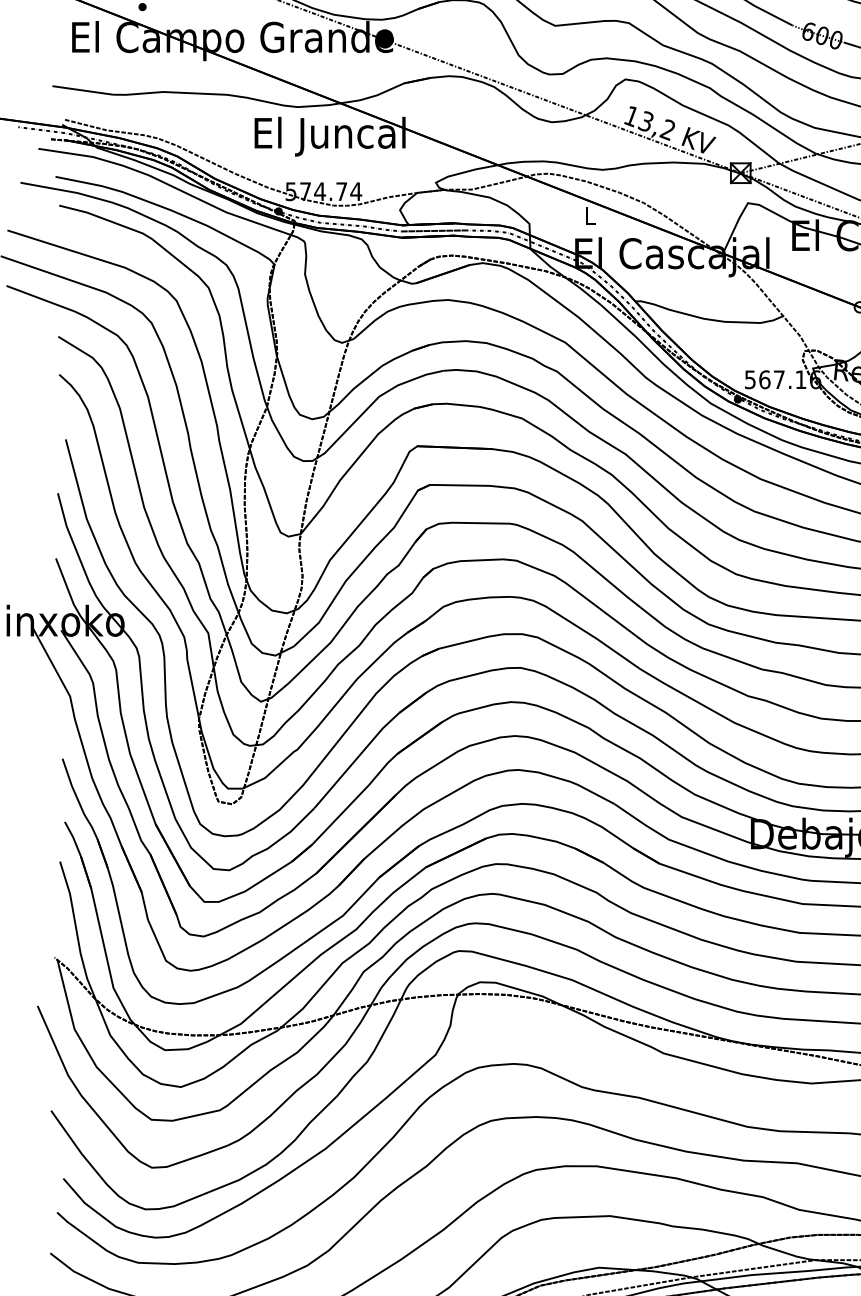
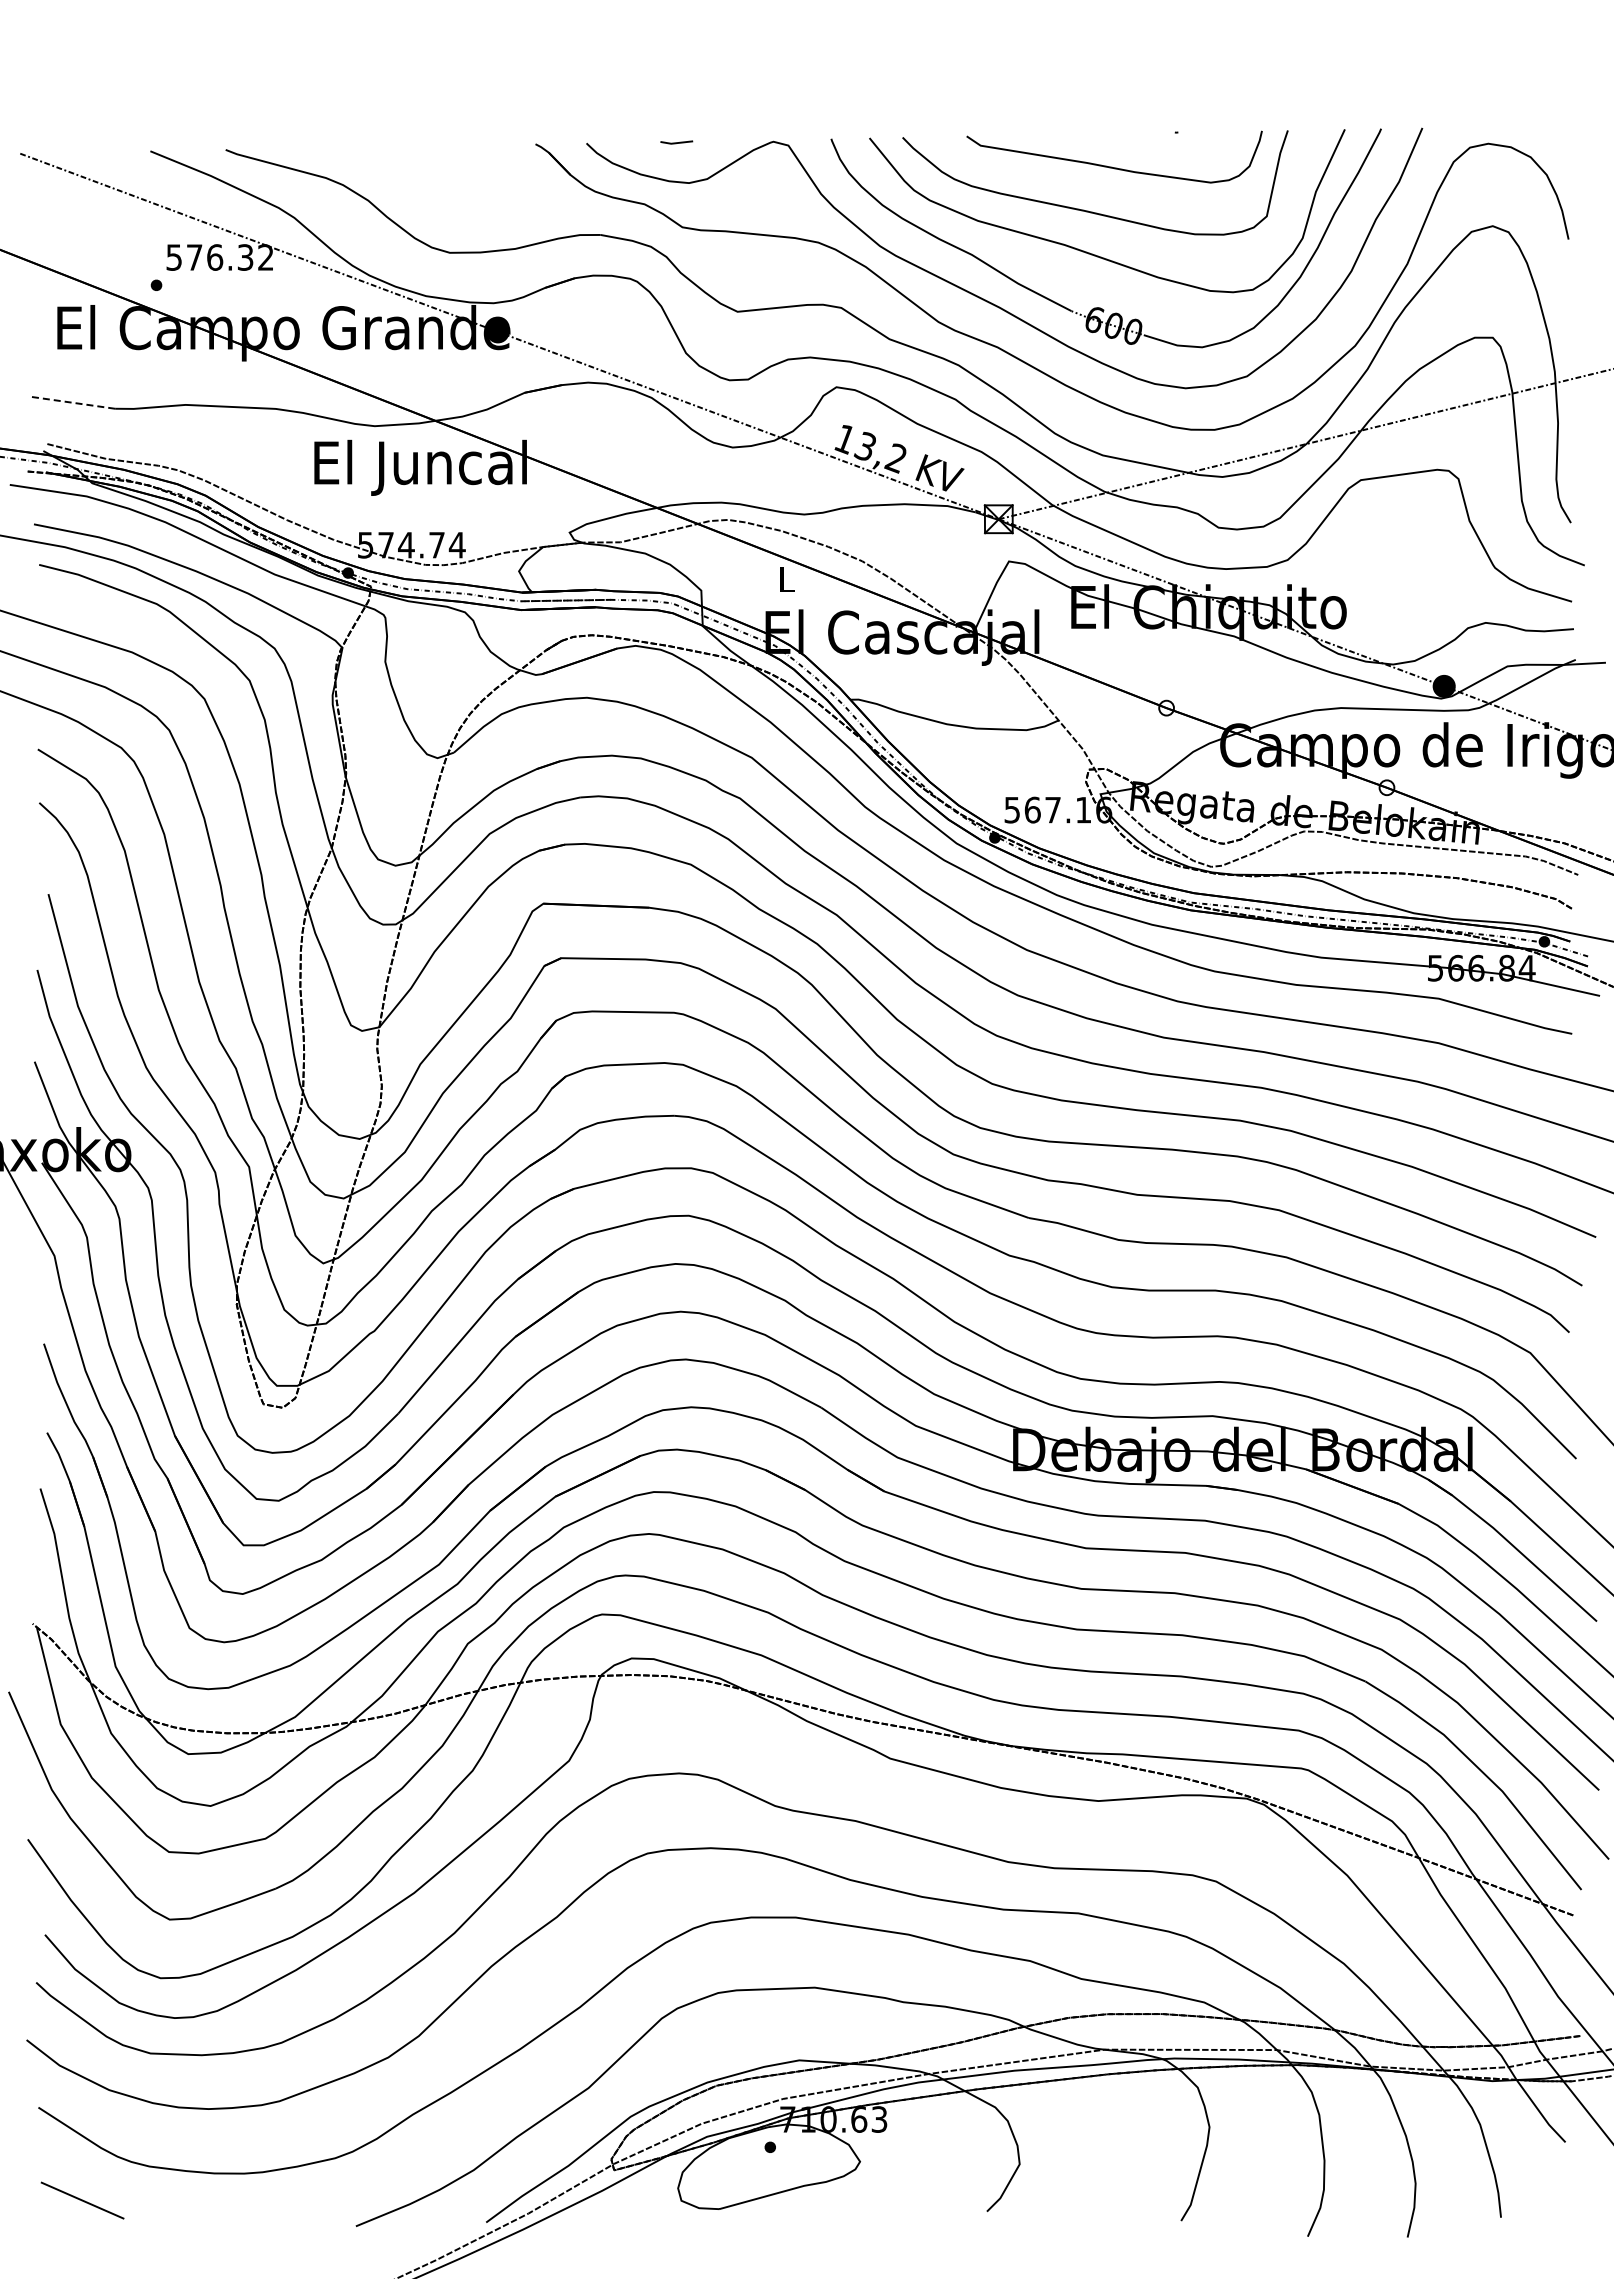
line: (82, 90) -> (71, 402), solid -> dashed

